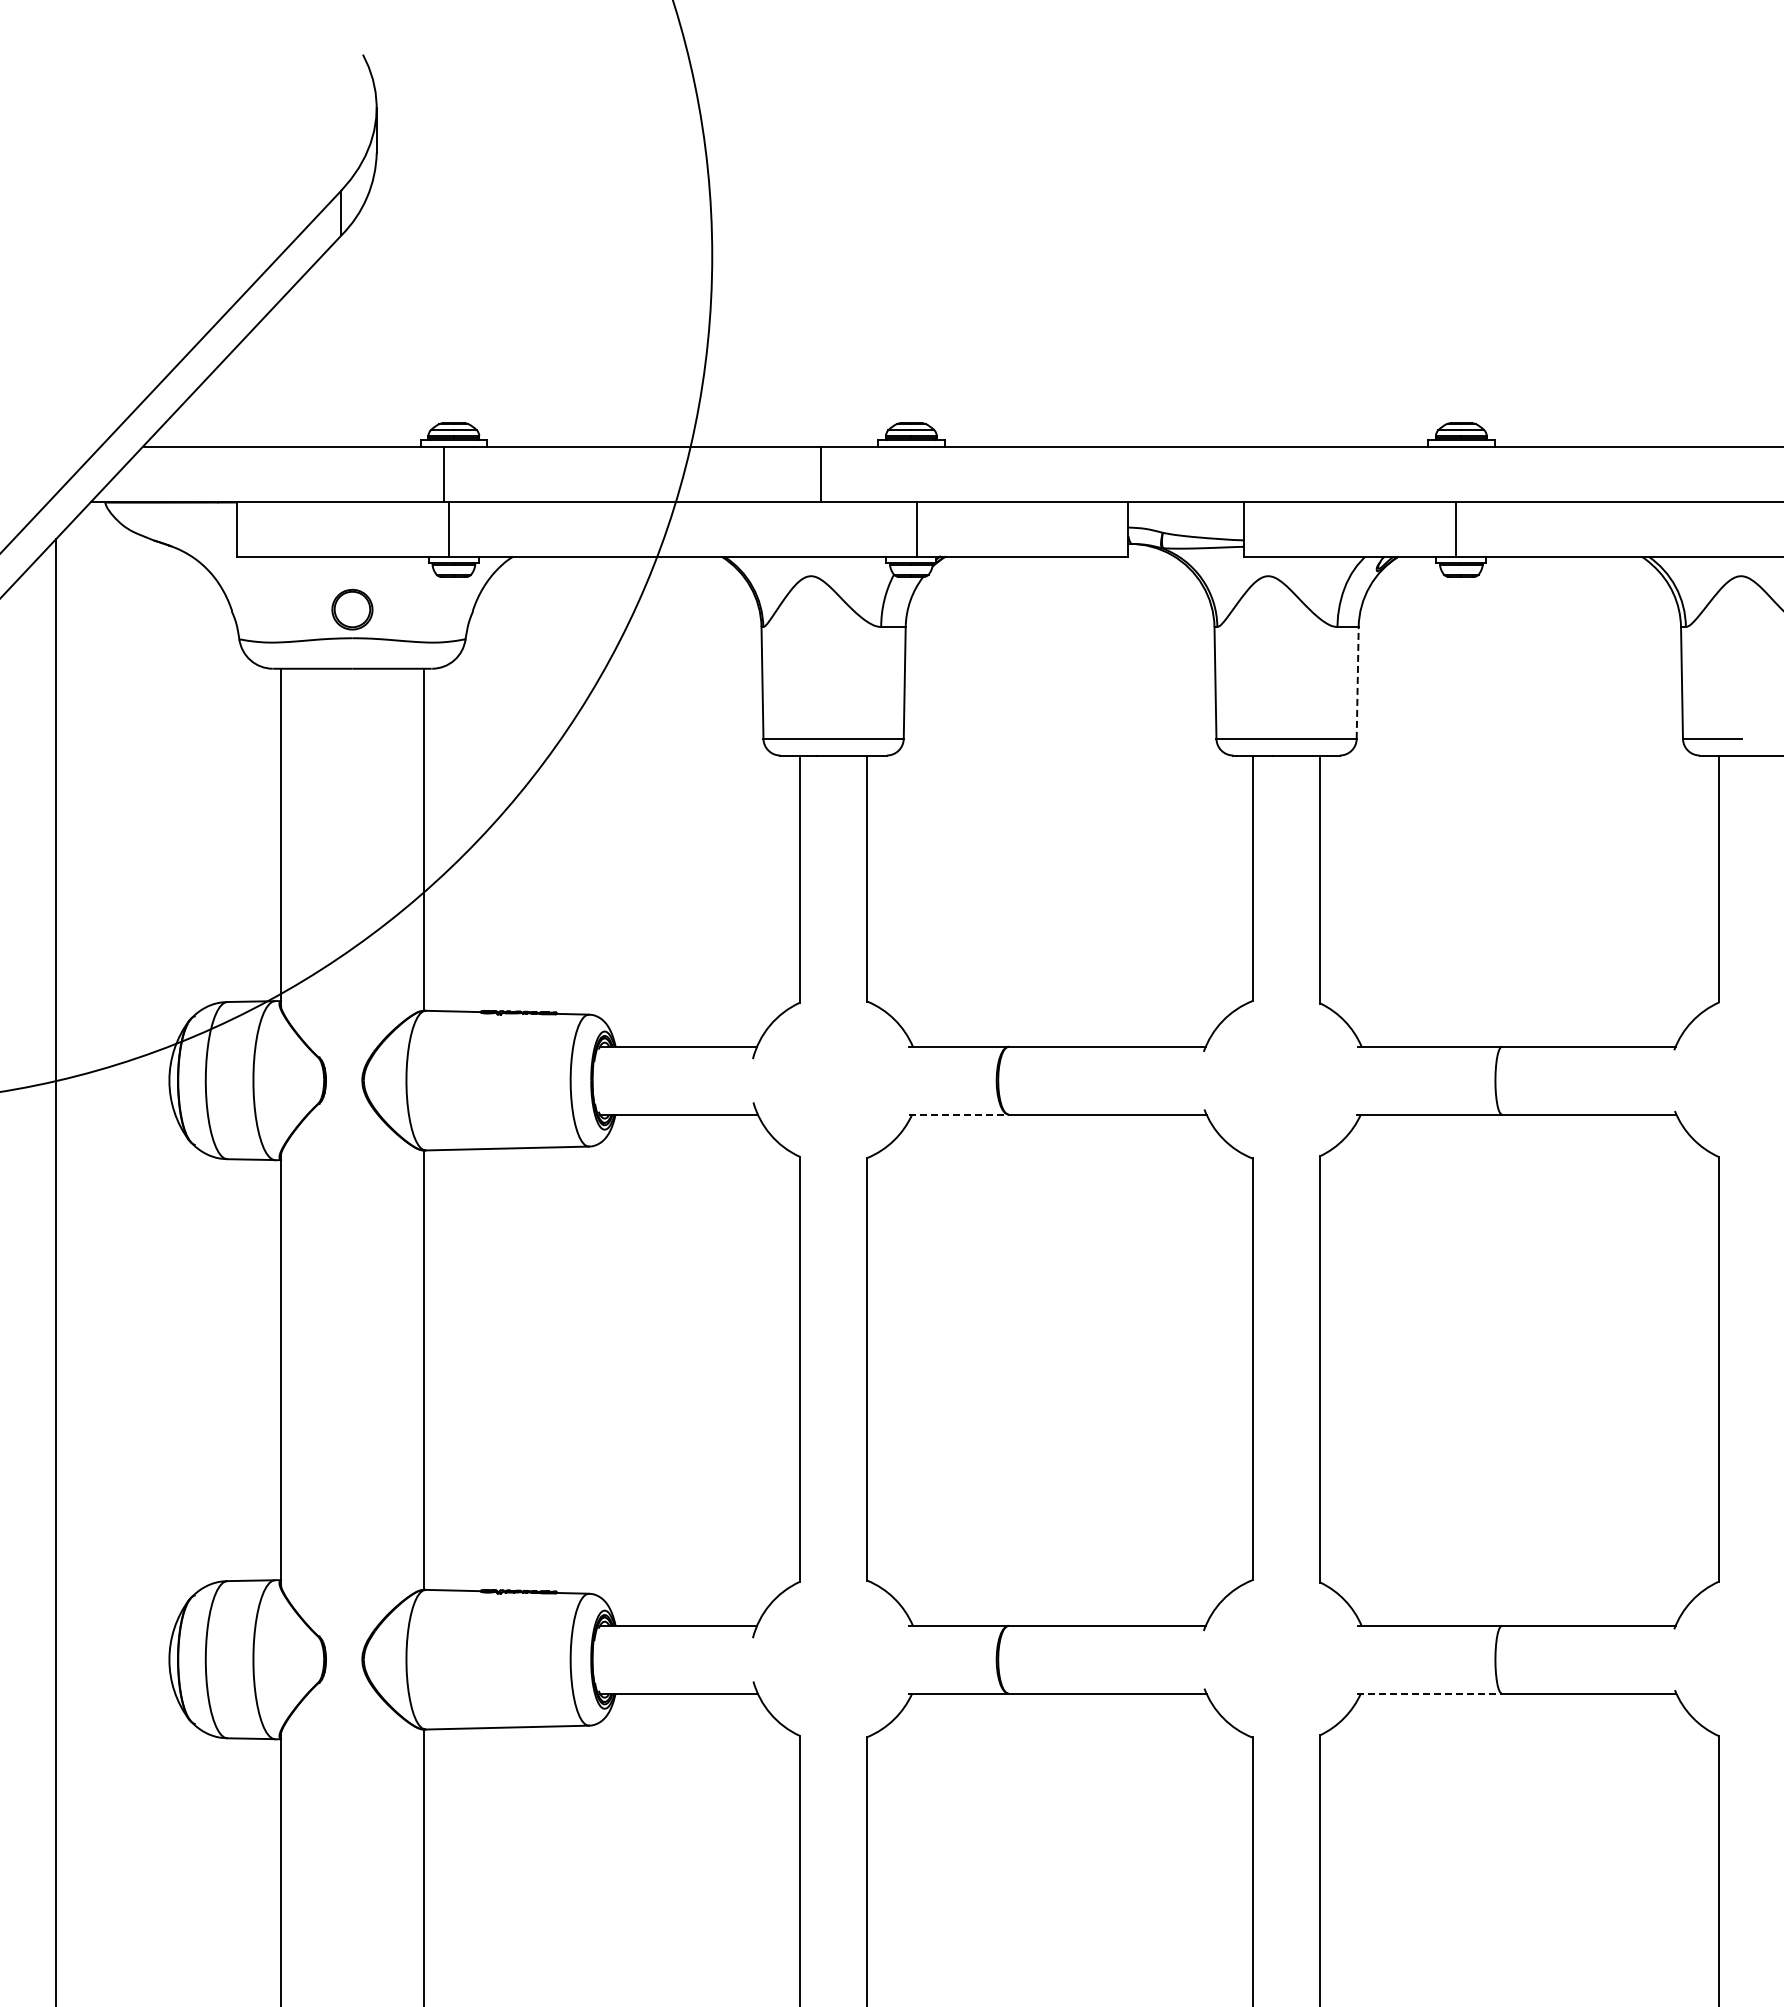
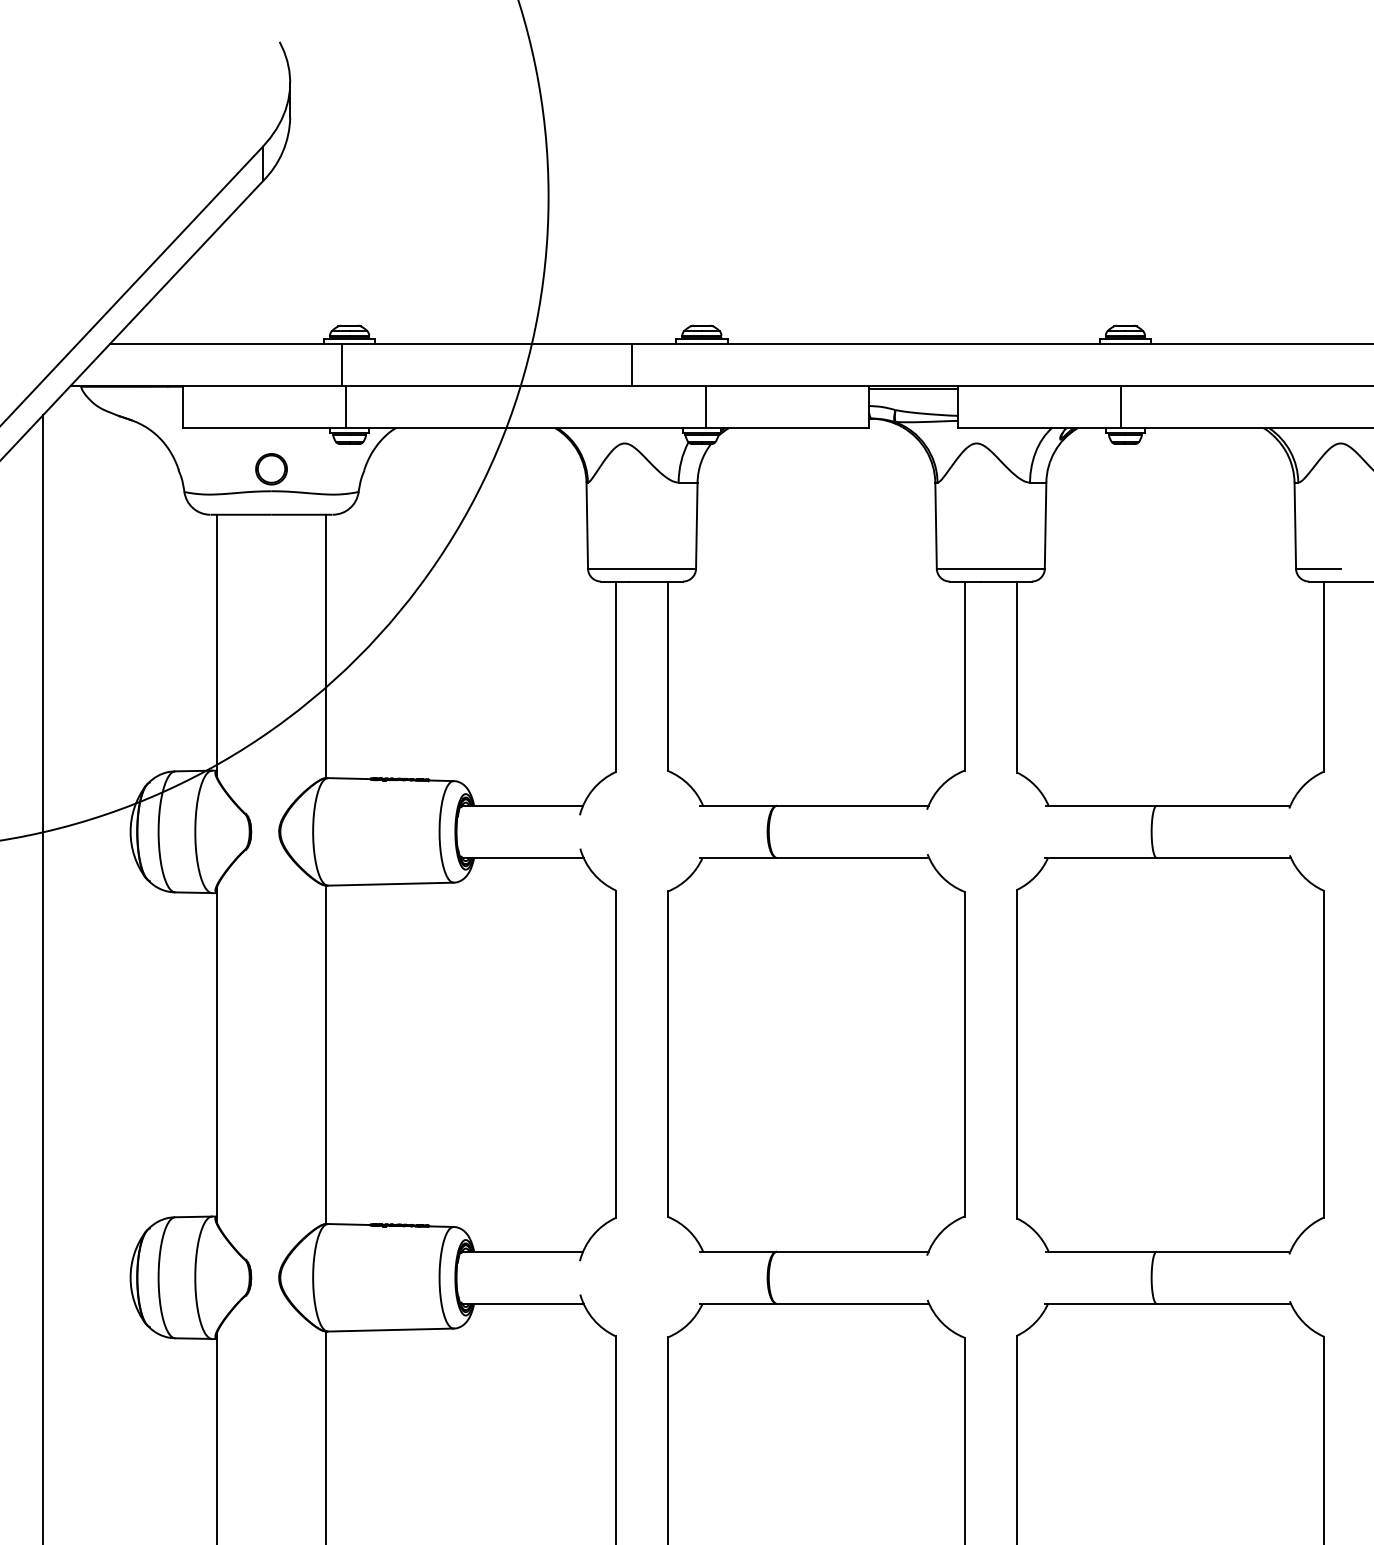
line: (1186, 505) -> (913, 389), added
line: (1357, 682) -> (1045, 525), dashed -> solid
line: (958, 1114) -> (738, 857), dashed -> solid
line: (1430, 1693) -> (1101, 1303), dashed -> solid

